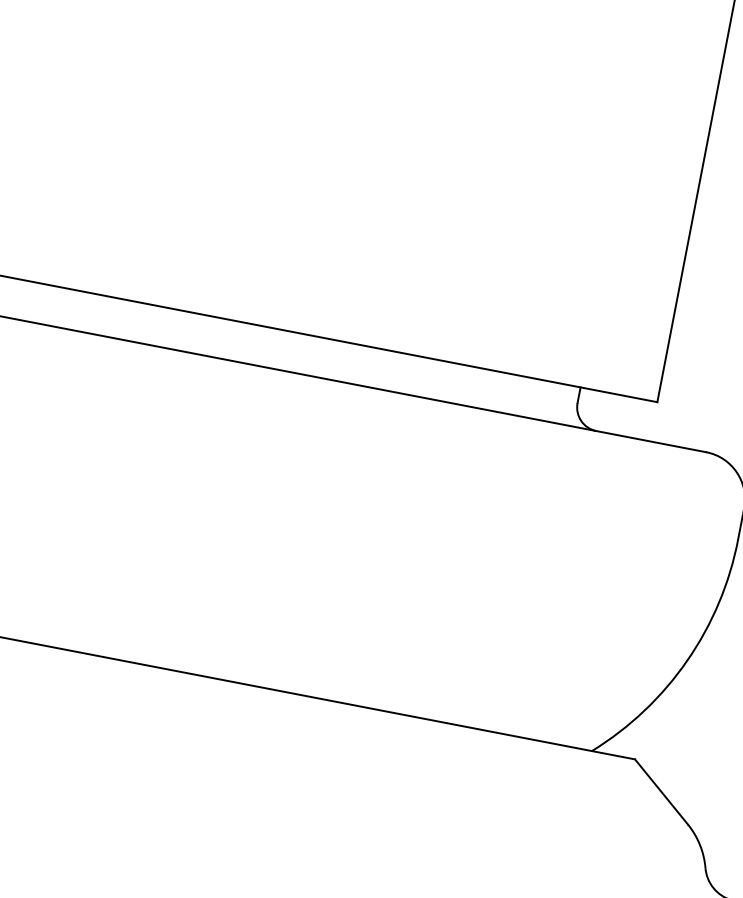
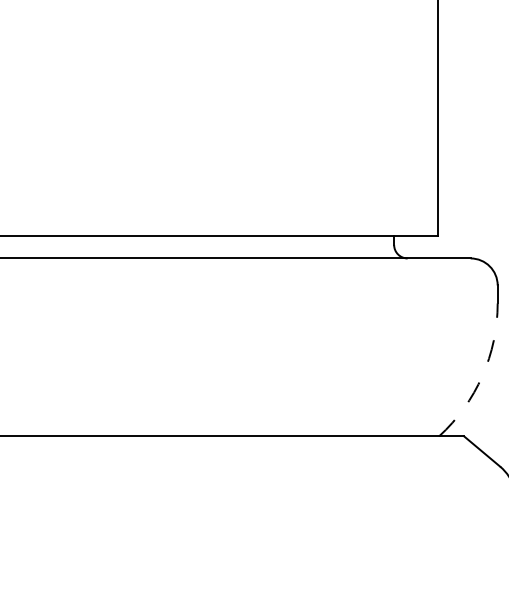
arc: (687, 661) -> (482, 376), solid -> dashed

